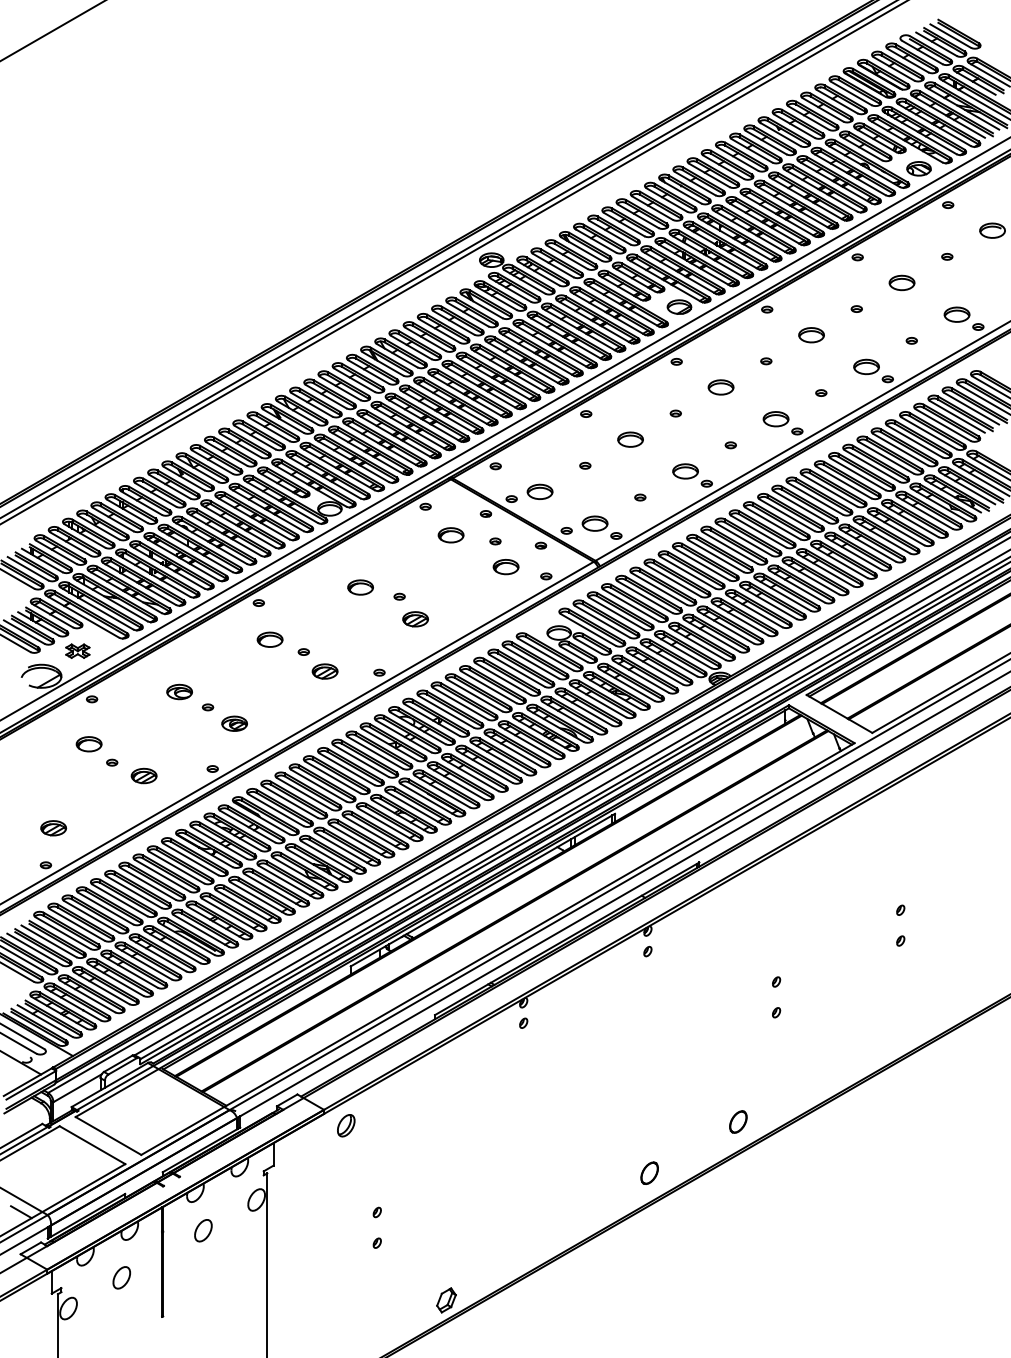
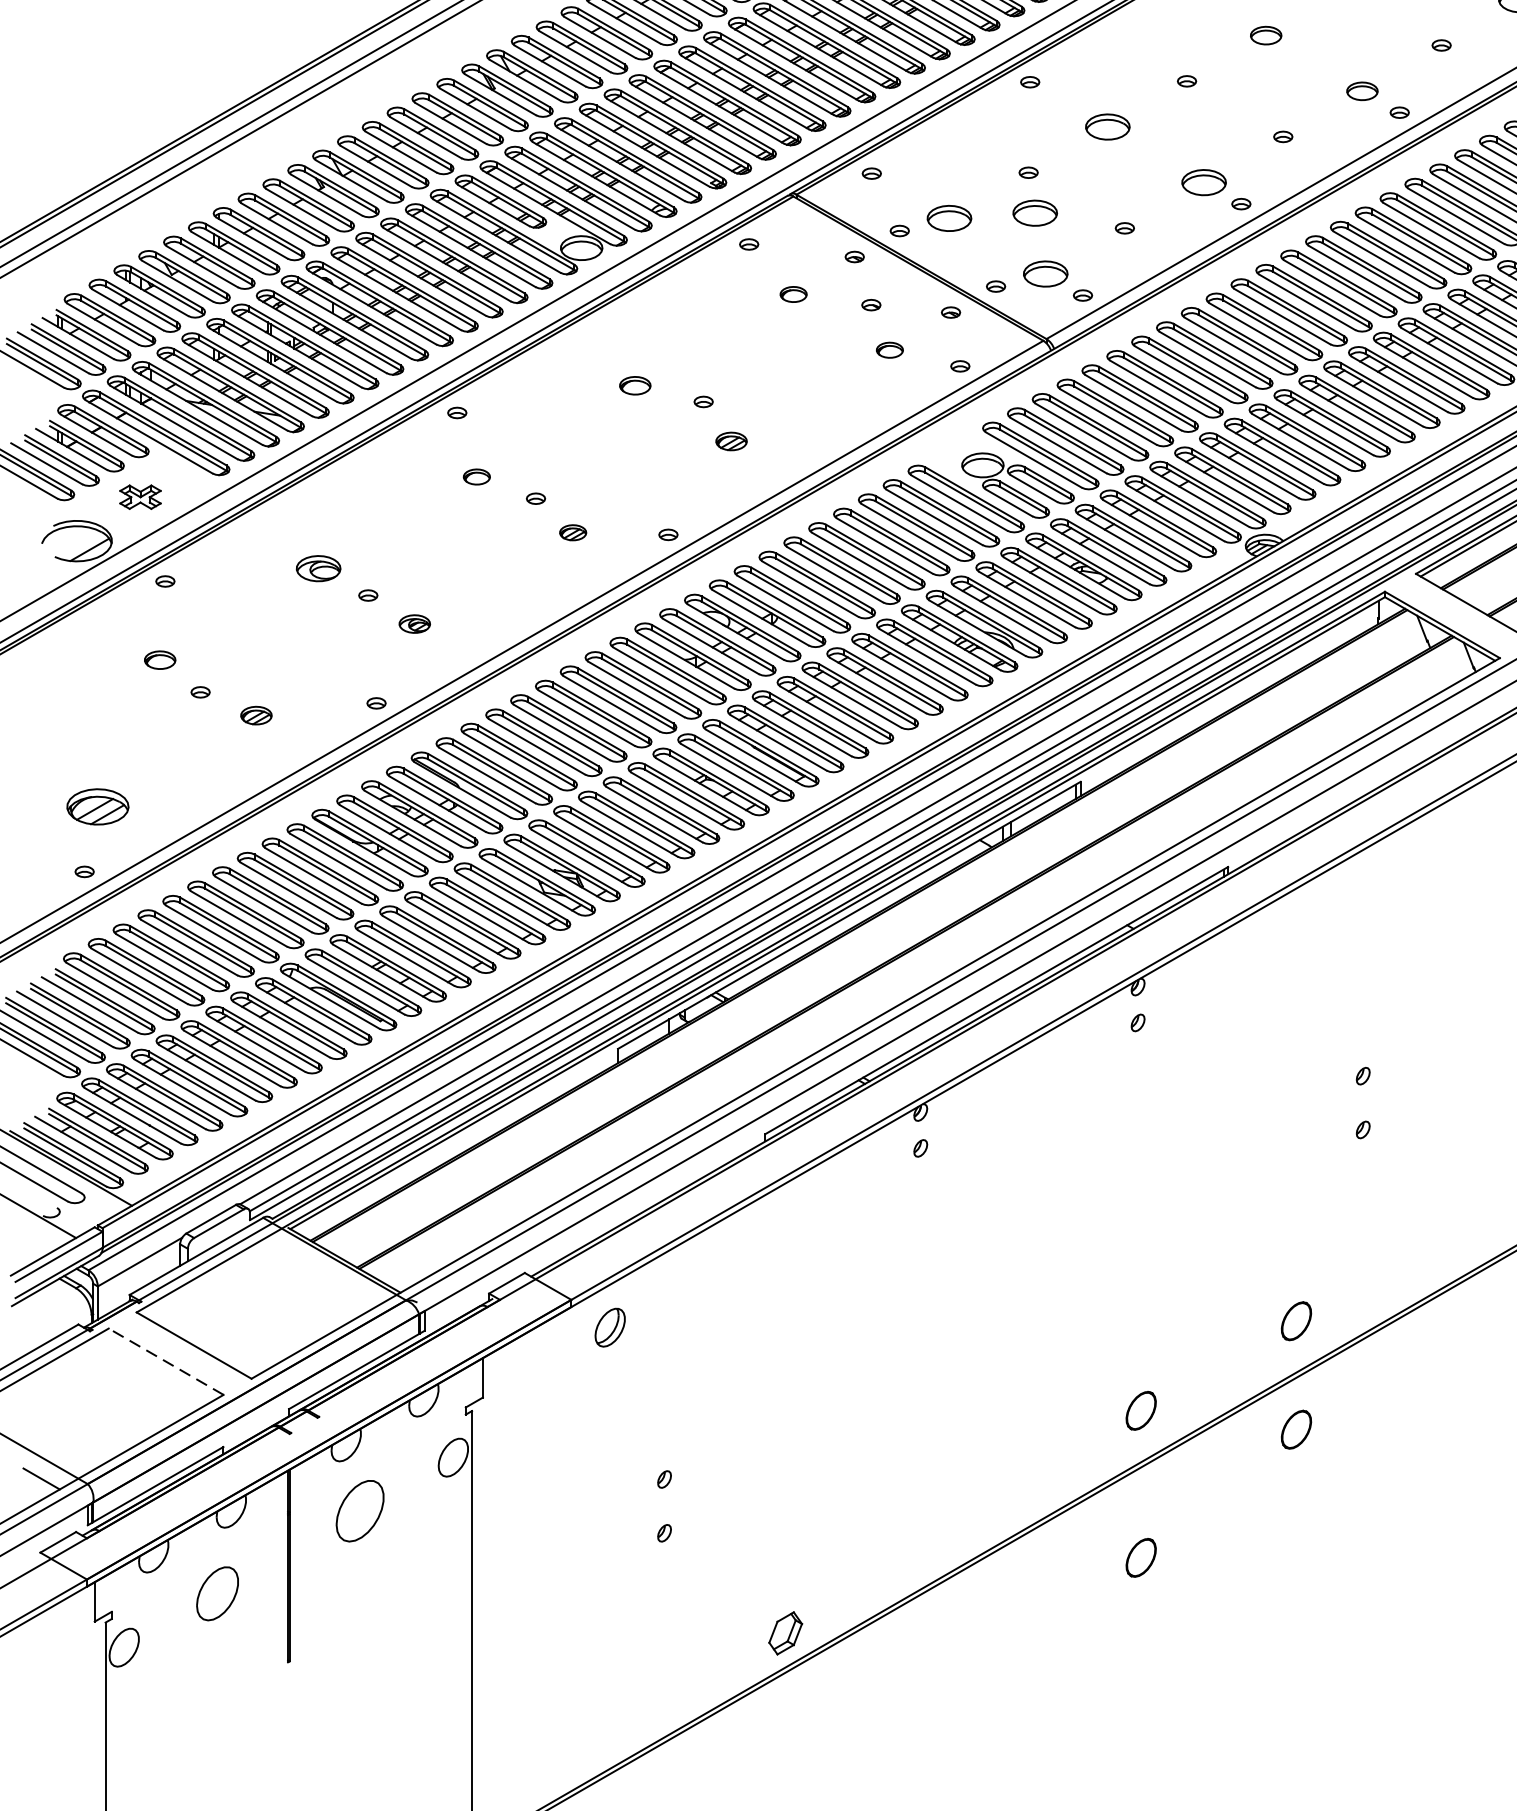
part: (720, 387) -> (1265, 35), size x0.7
part: (775, 419) -> (1361, 91), size x0.7
part: (588, 488) -> (1034, 212), added
part: (450, 535) -> (792, 294), size x0.6
part: (505, 567) -> (888, 350), size x0.6
part: (360, 587) -> (635, 385), size x0.7
part: (415, 619) -> (731, 441), size x0.7
part: (269, 639) -> (475, 476), size x0.6
part: (324, 671) -> (572, 532), size x0.6
part: (234, 723) -> (414, 623), size x0.7
part: (88, 744) -> (159, 660), size x0.7
part: (143, 775) -> (255, 714), size x0.7
part: (53, 828) -> (97, 807), size x1.4
line: (92, 1145) -> (166, 1362), solid -> dashed
part: (738, 1183) -> (1296, 1428), added
part: (203, 1230) -> (360, 1511), size x1.6
part: (649, 1256) -> (1140, 1556), added
part: (121, 1277) -> (216, 1593), size x1.4

